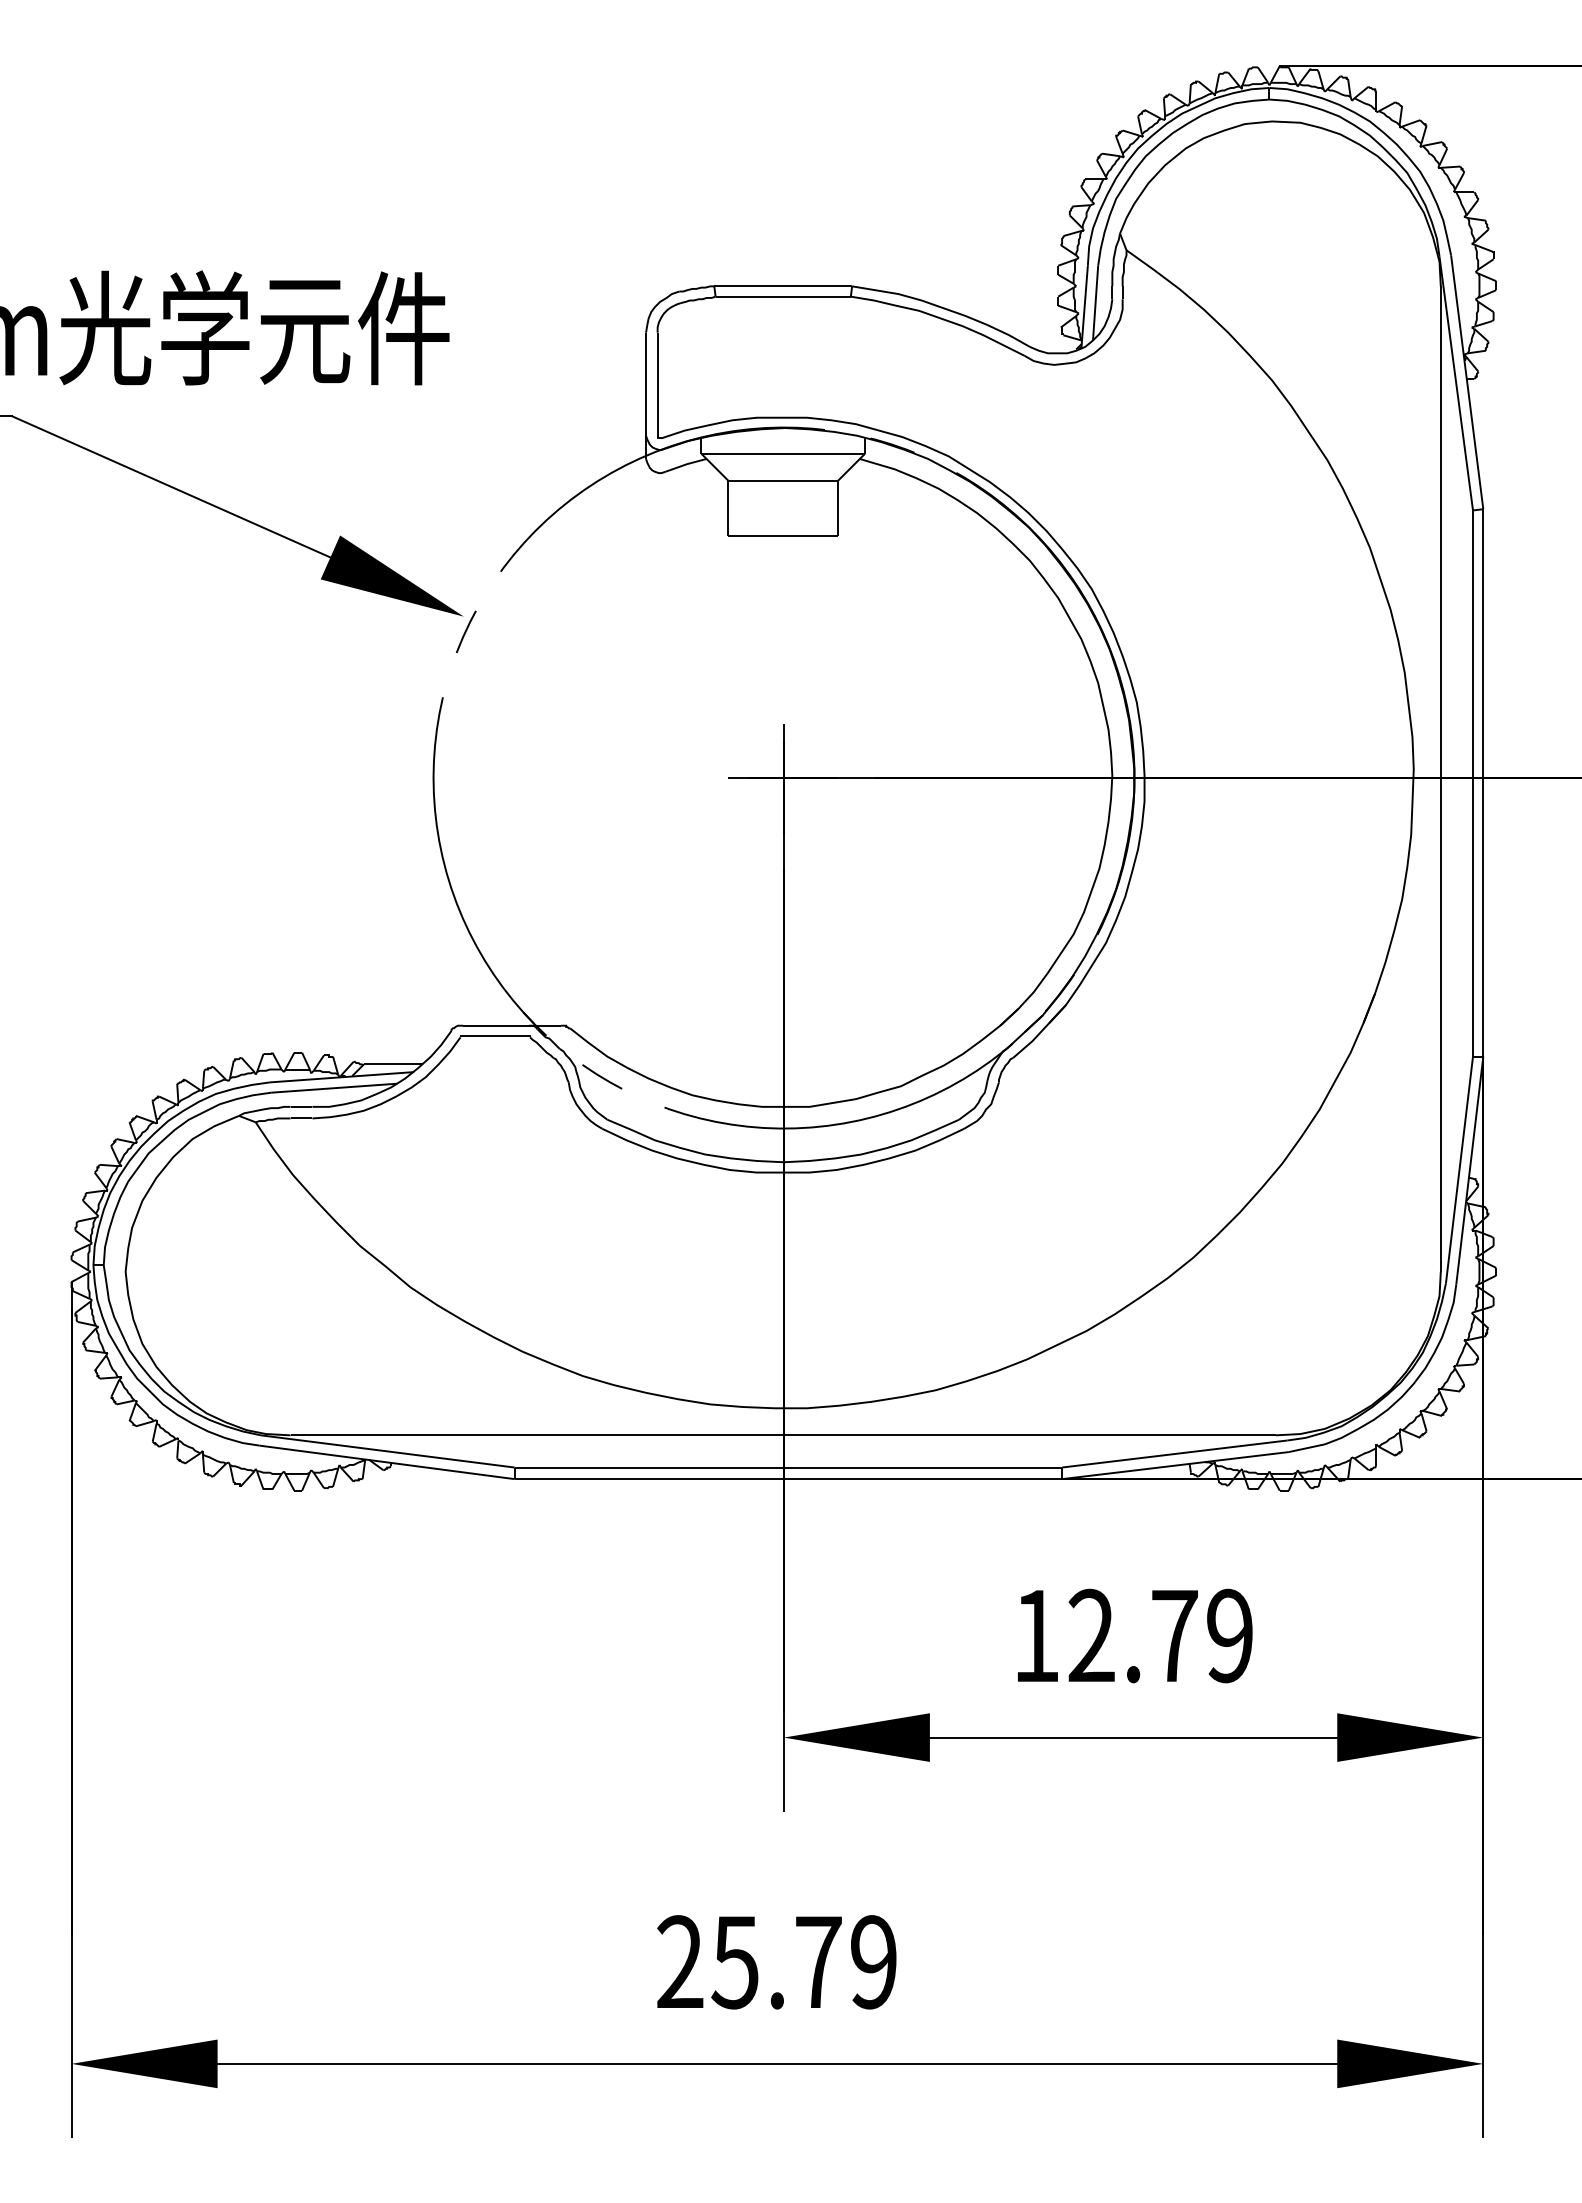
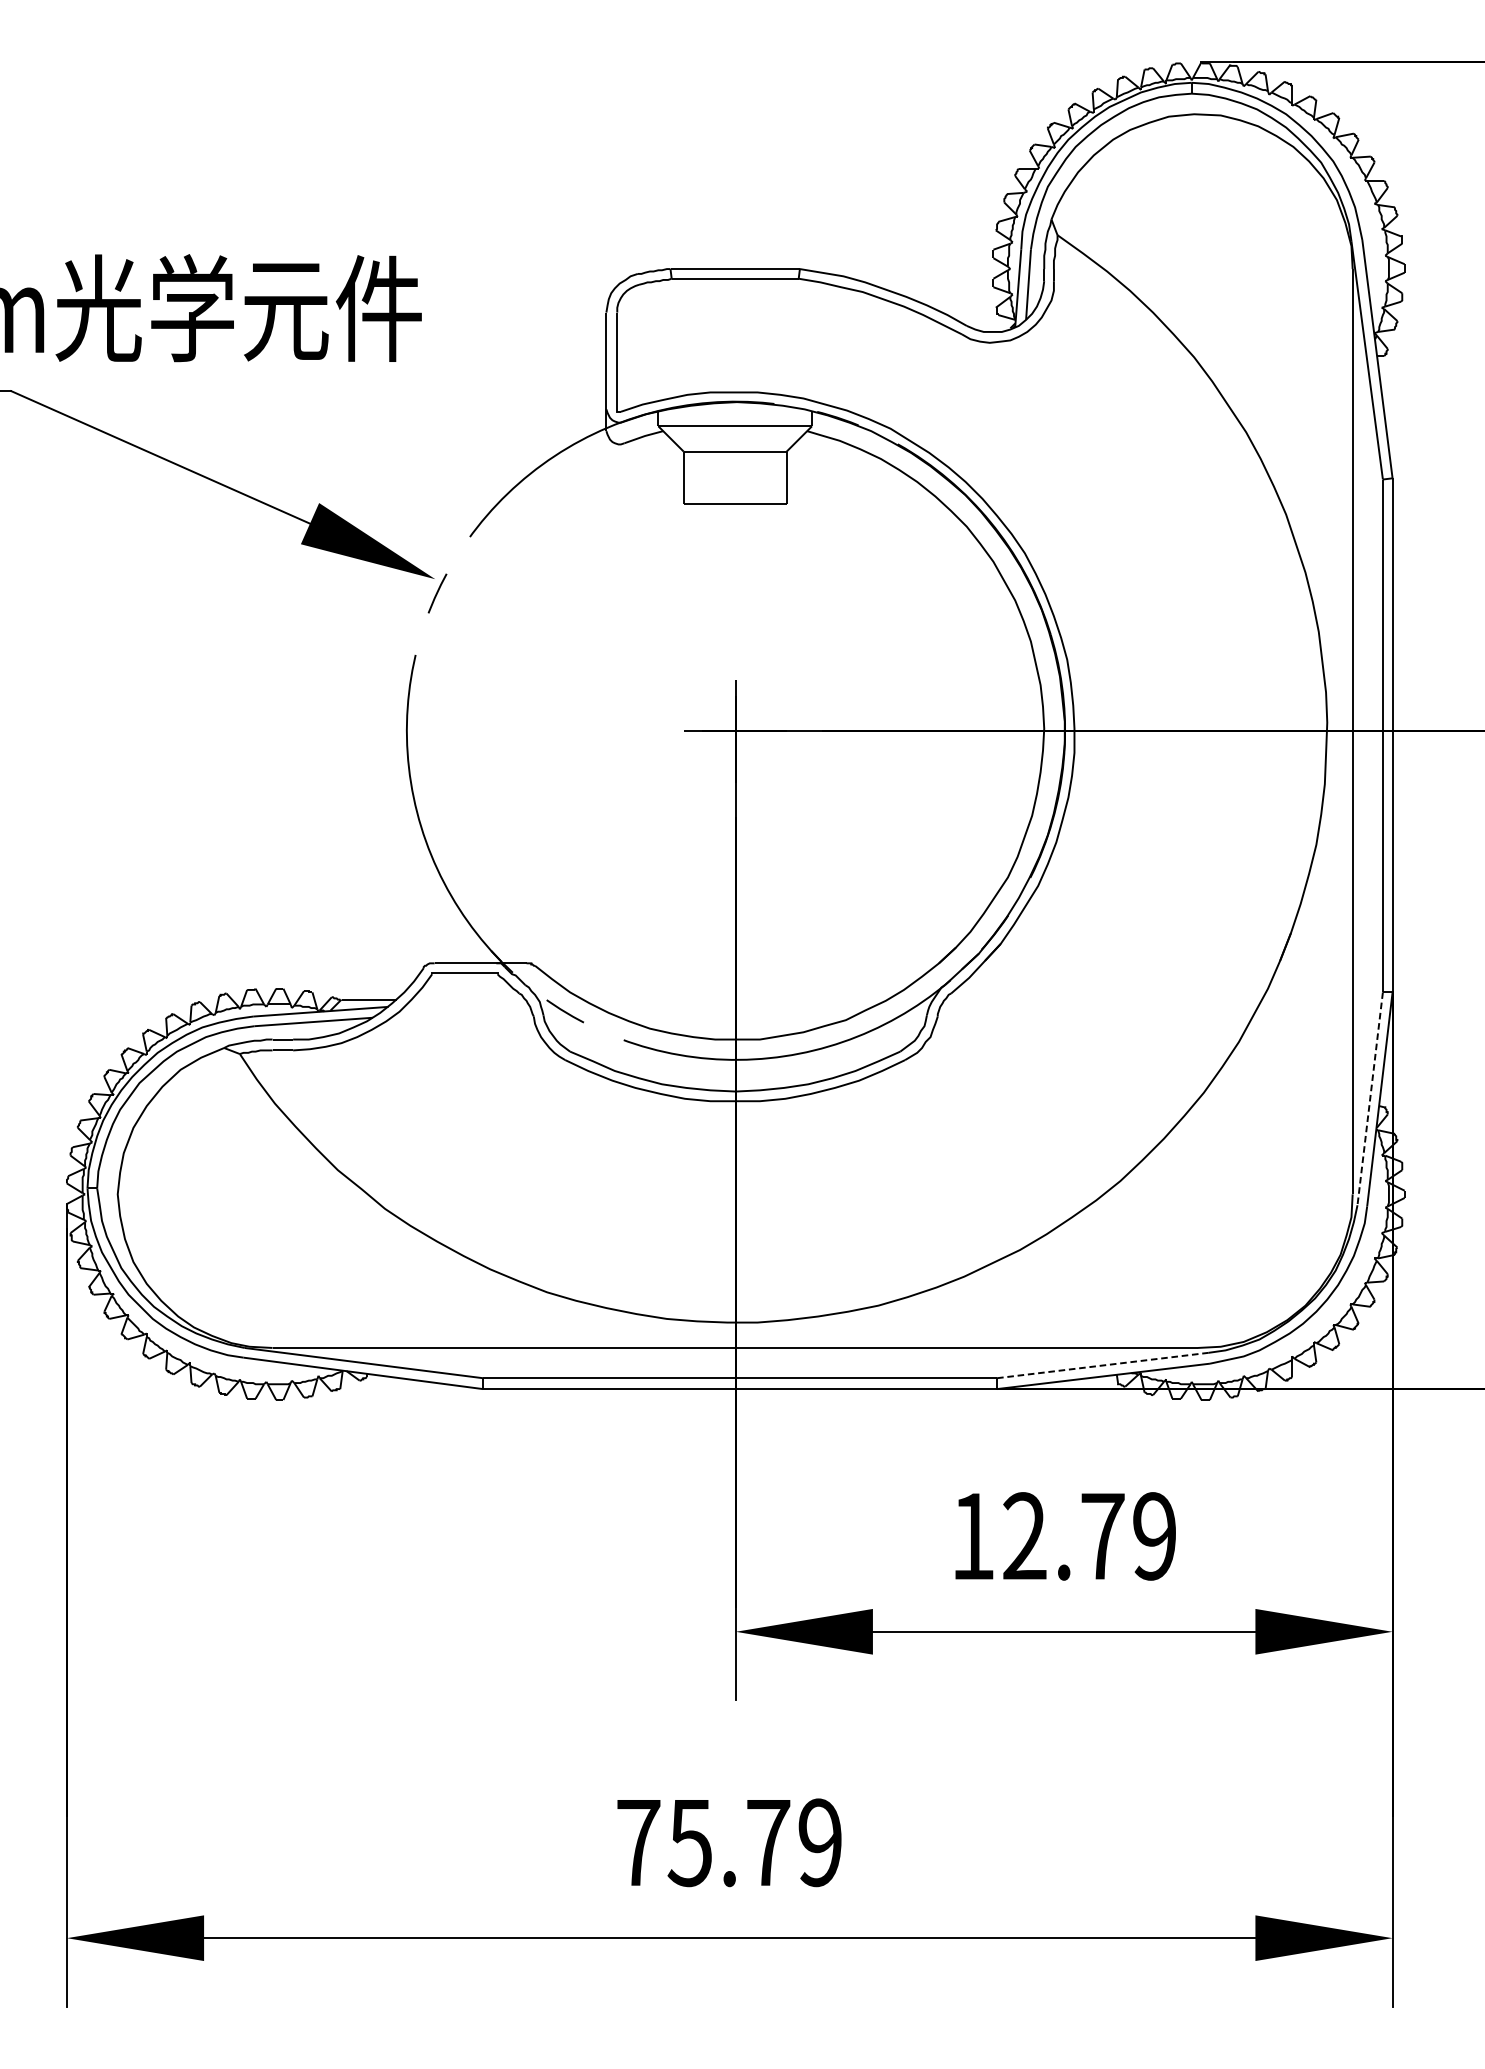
line: (1459, 1170) -> (1370, 1099), solid -> dashed
line: (1174, 1454) -> (1102, 1365), solid -> dashed
text: (680, 1961) -> (638, 1842), 25.79 -> 75.79

